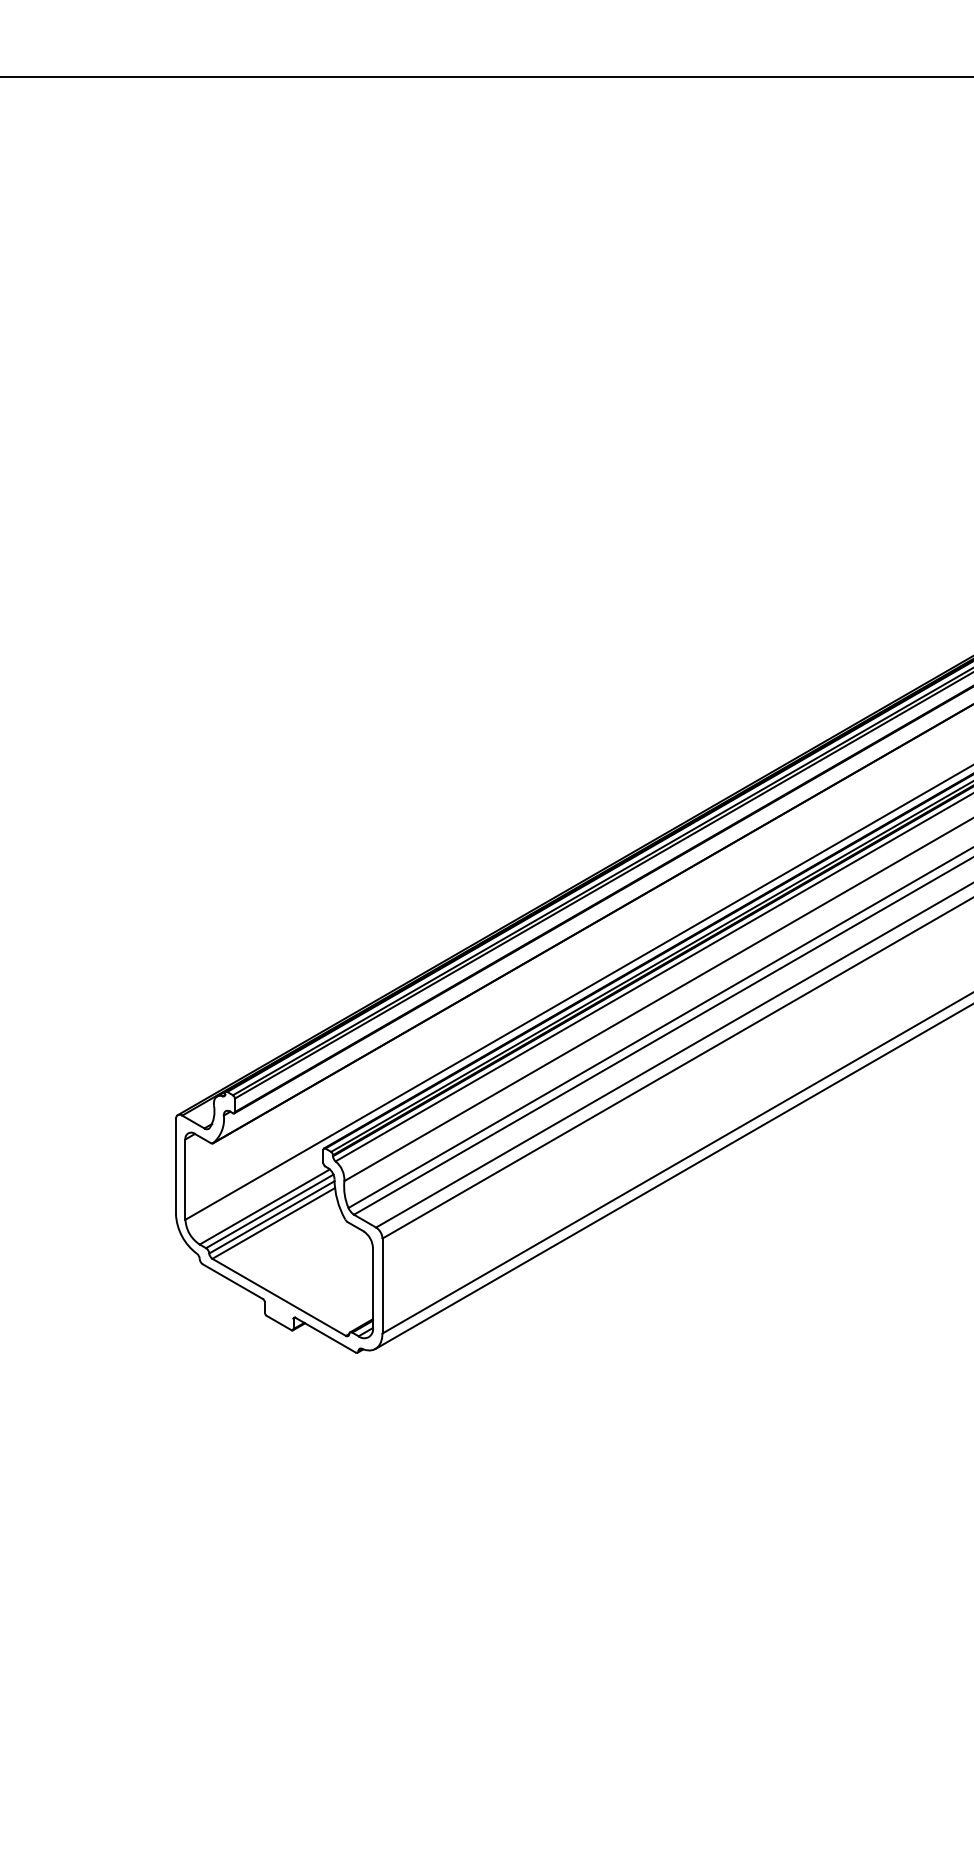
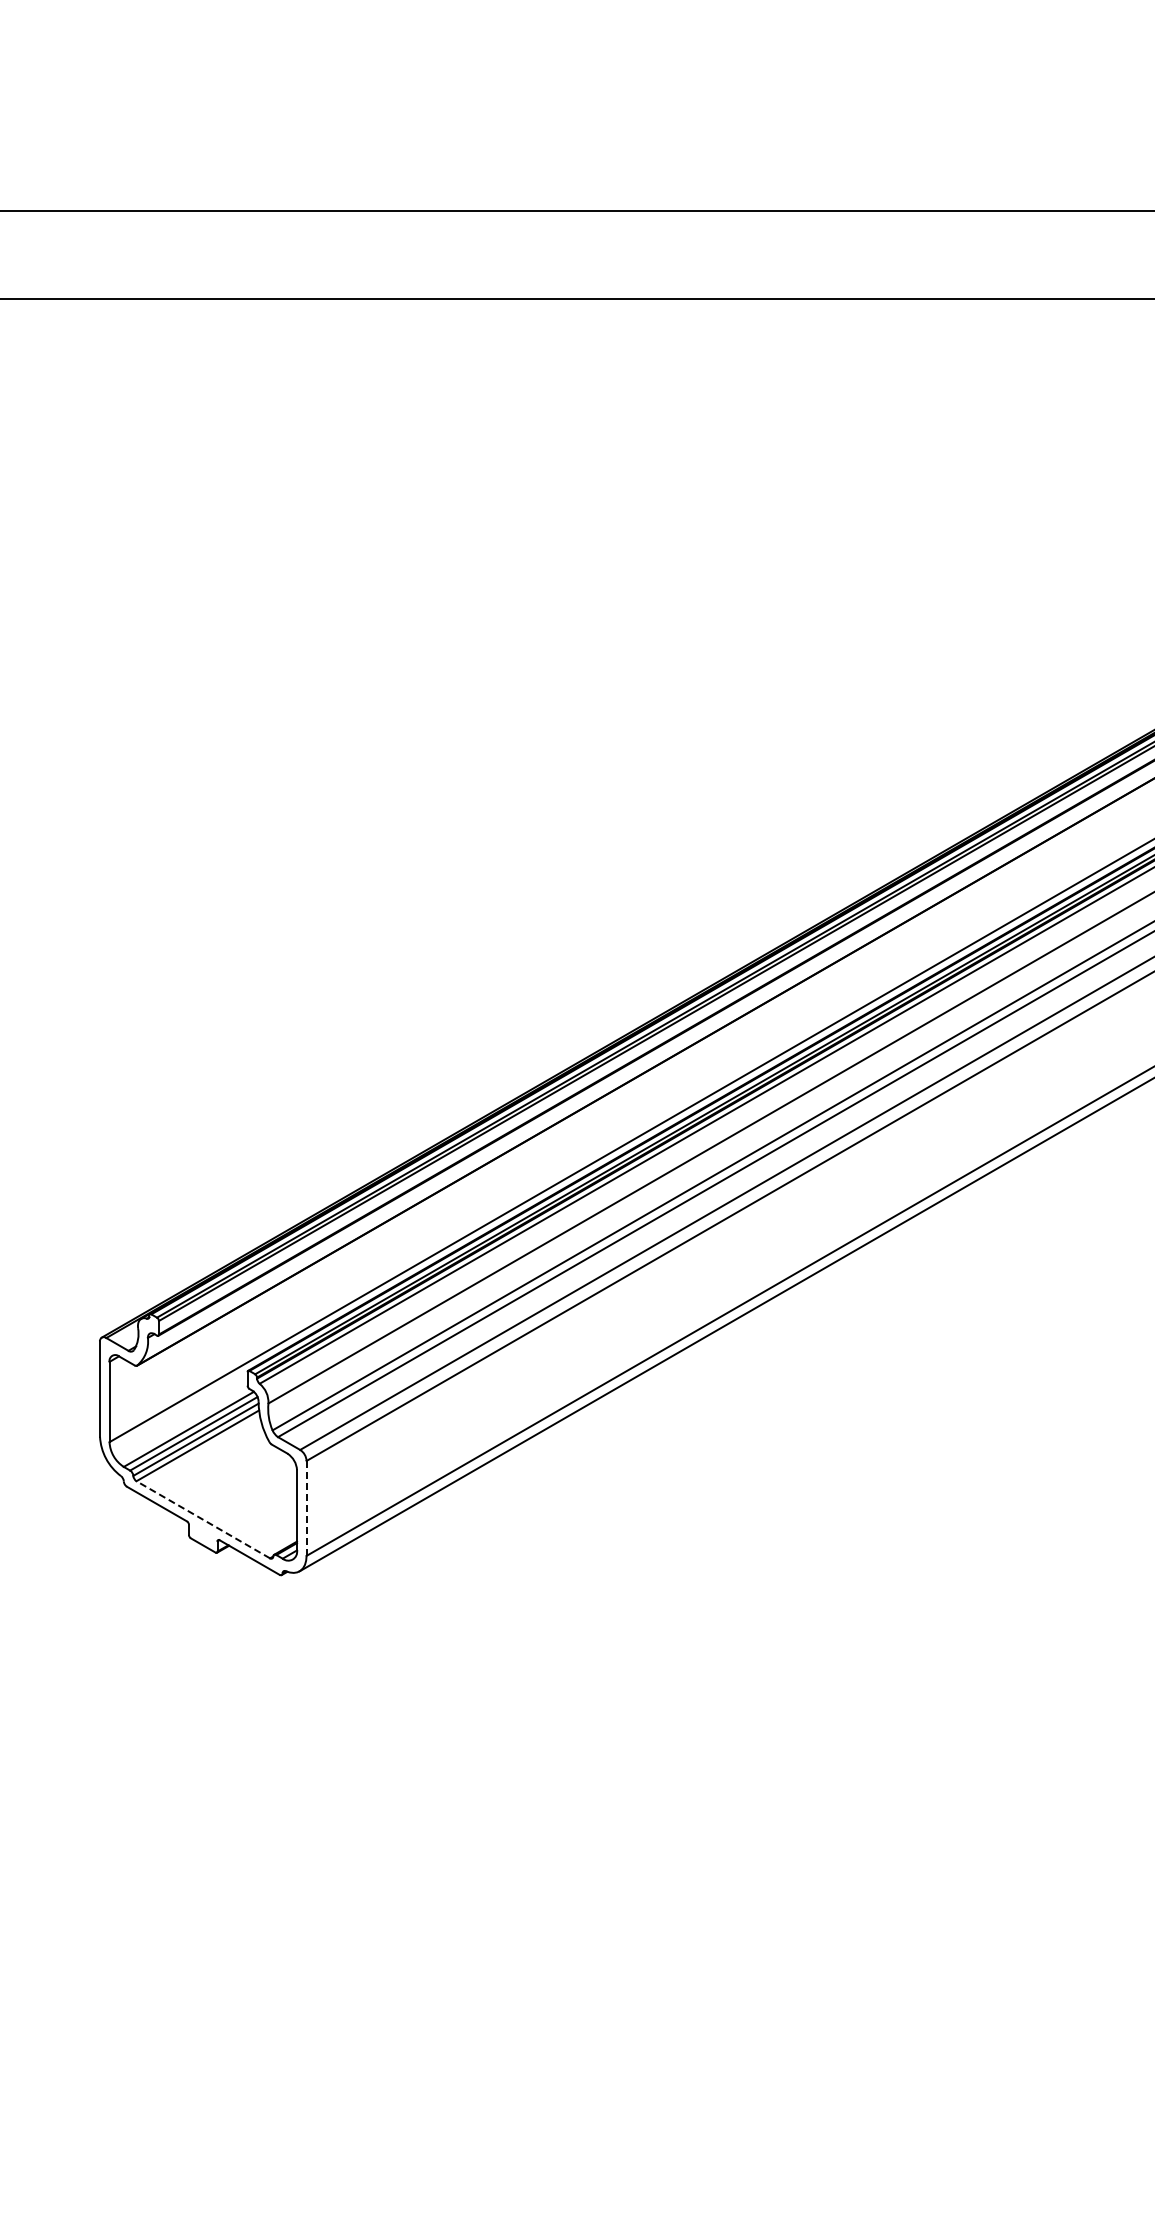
line: (382, 1285) -> (306, 1507), solid -> dashed
line: (278, 1297) -> (202, 1519), solid -> dashed

